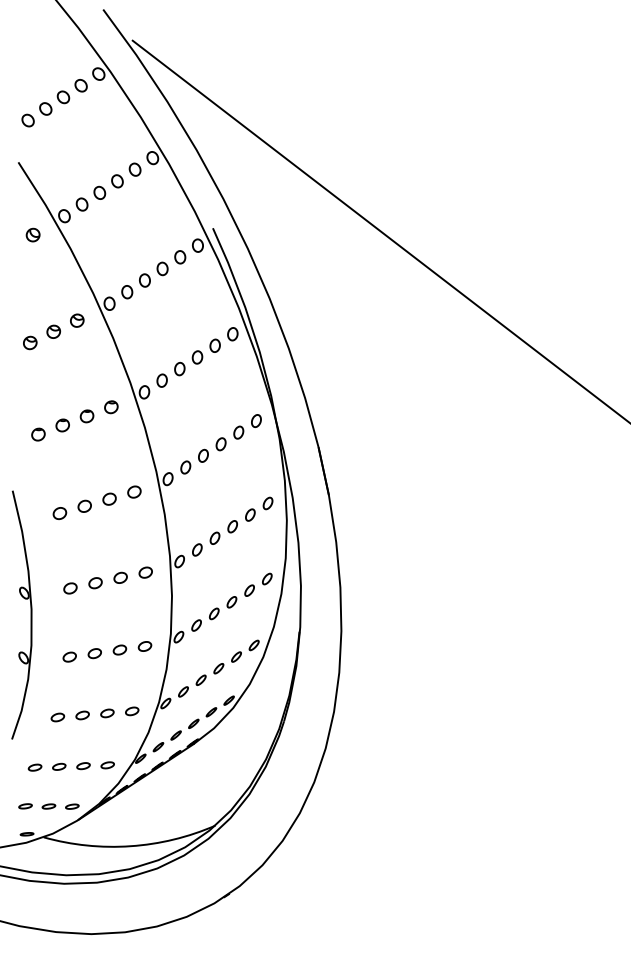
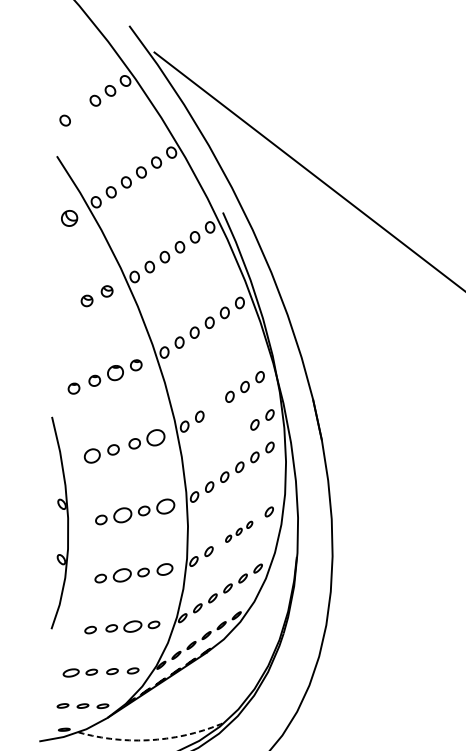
part: (45, 108) -> (80, 110), removed
part: (32, 234) -> (68, 217), size x1.4
part: (30, 342) -> (67, 310), removed
part: (86, 416) -> (115, 373), size x1.4
part: (203, 455) -> (214, 406), removed
part: (259, 470) -> (262, 419), added
part: (134, 491) -> (156, 437), size x1.6
part: (59, 513) -> (91, 455), size x1.4
part: (145, 572) -> (165, 506), size x1.6
part: (95, 583) -> (122, 515), size x1.6
part: (231, 602) -> (238, 531), size x0.7
part: (30, 614) -> (67, 522), moved
part: (144, 646) -> (164, 569), size x1.4
part: (94, 653) -> (121, 575), size x1.6
part: (107, 713) -> (132, 626), size x1.6
part: (34, 767) -> (70, 672), size x1.4
arc: (130, 846) -> (152, 740), solid -> dashed

